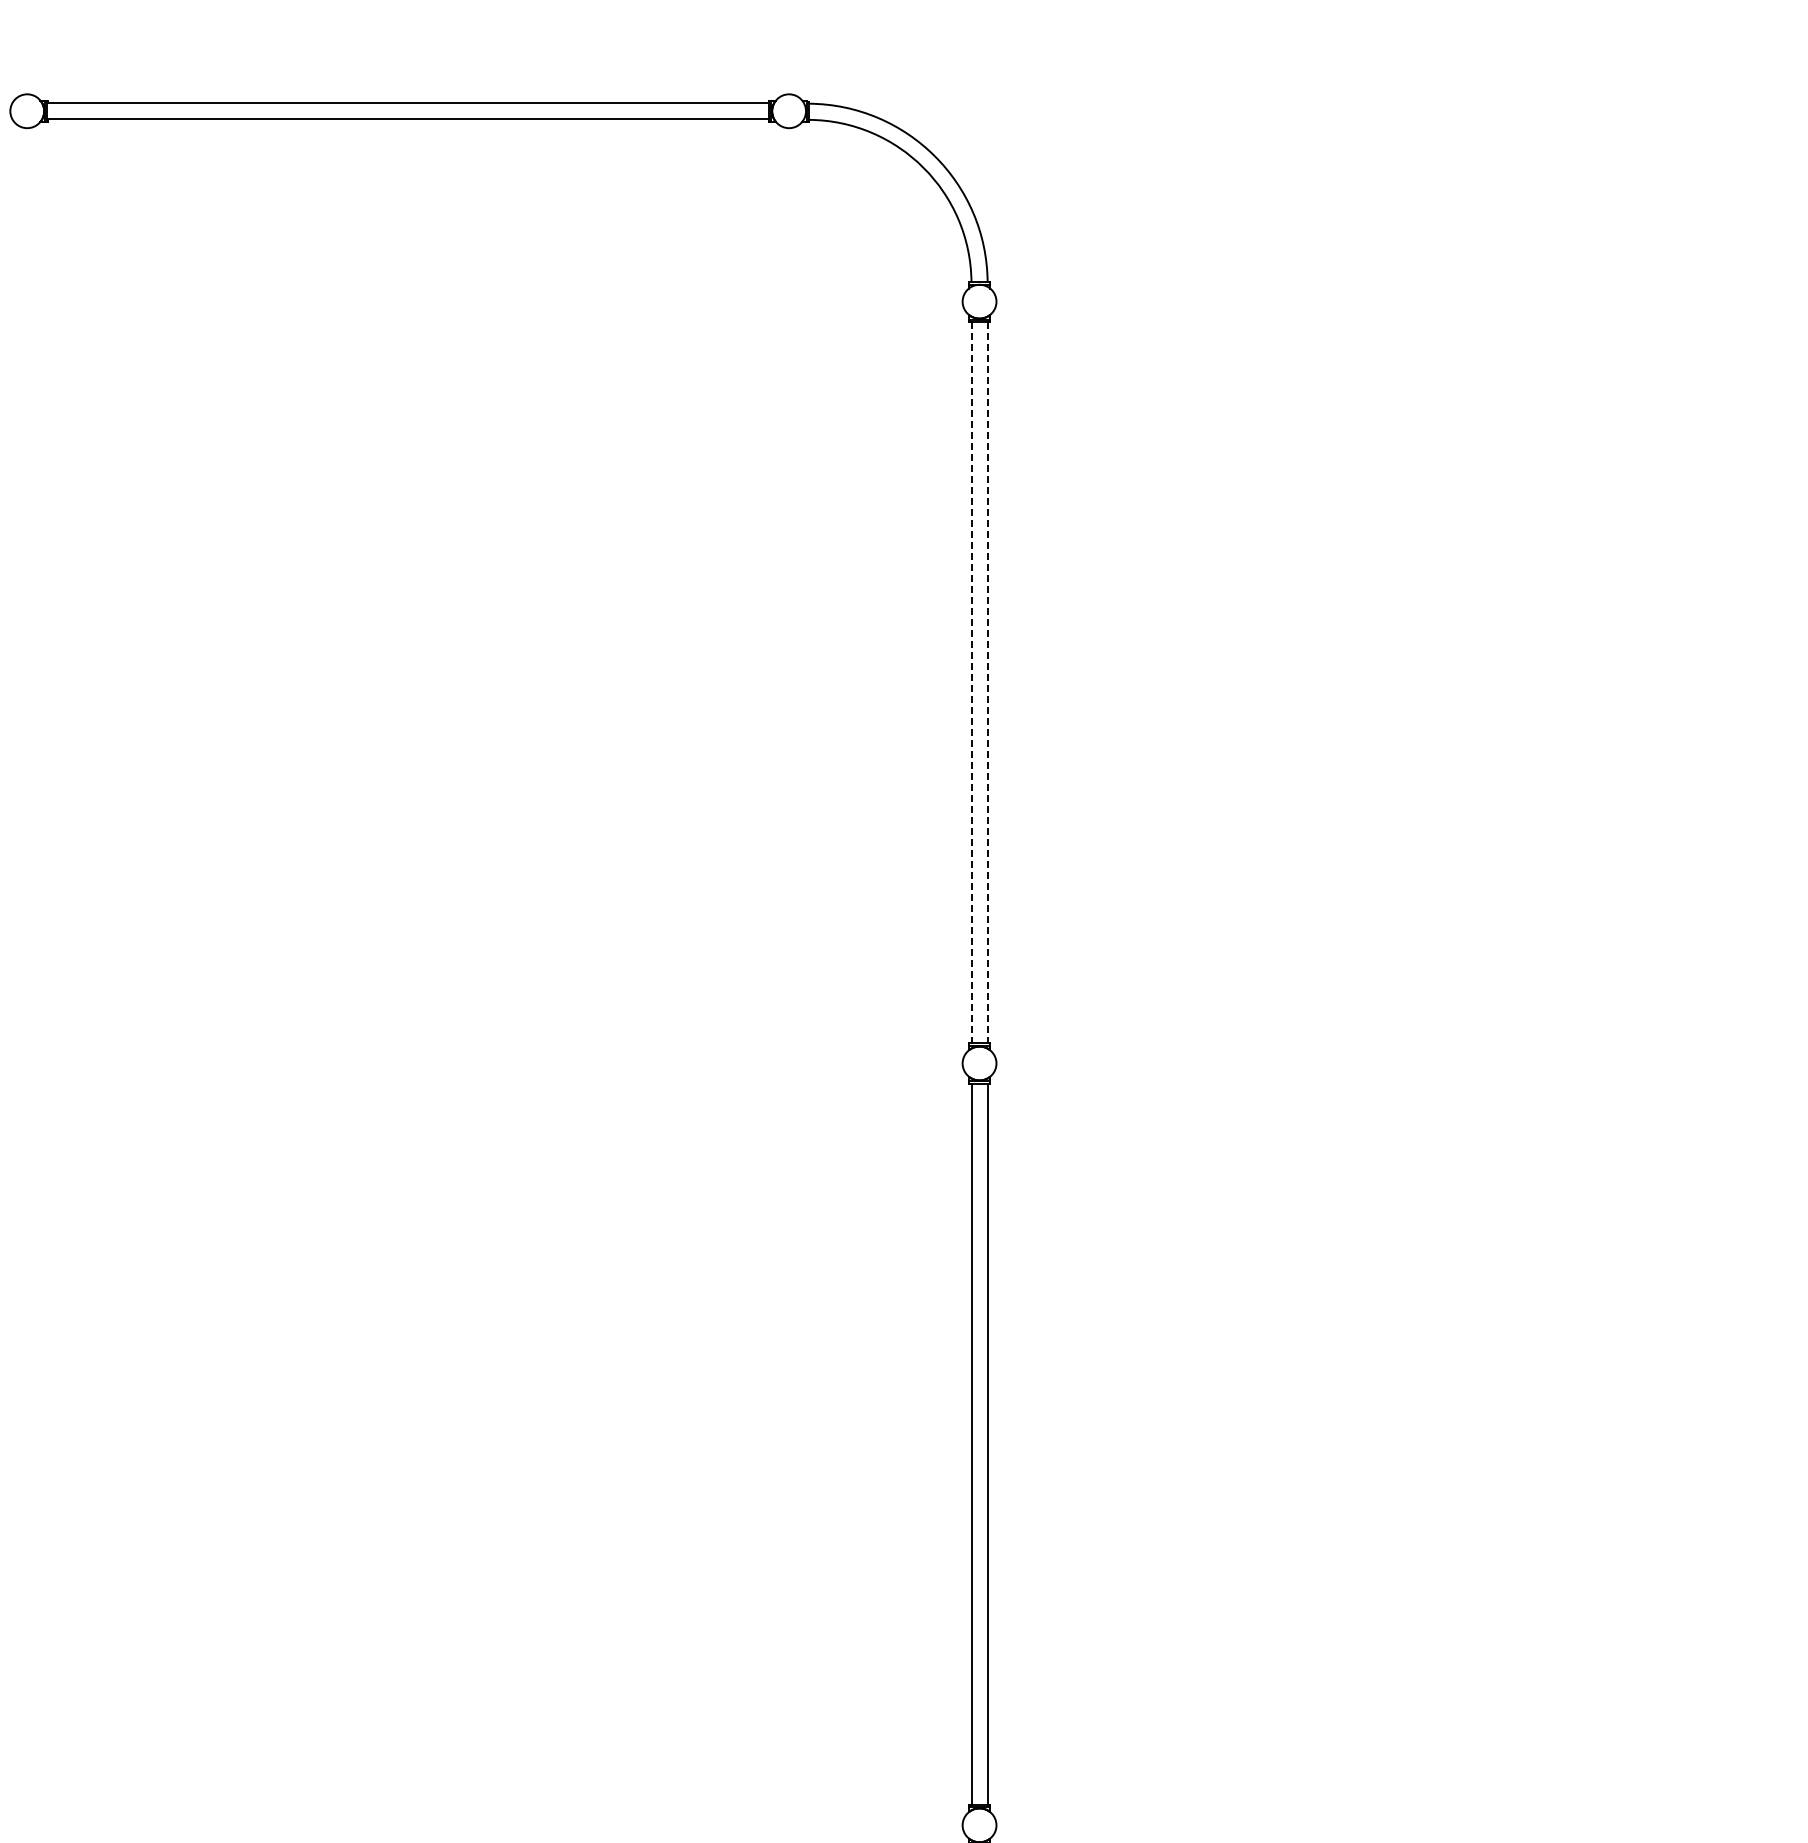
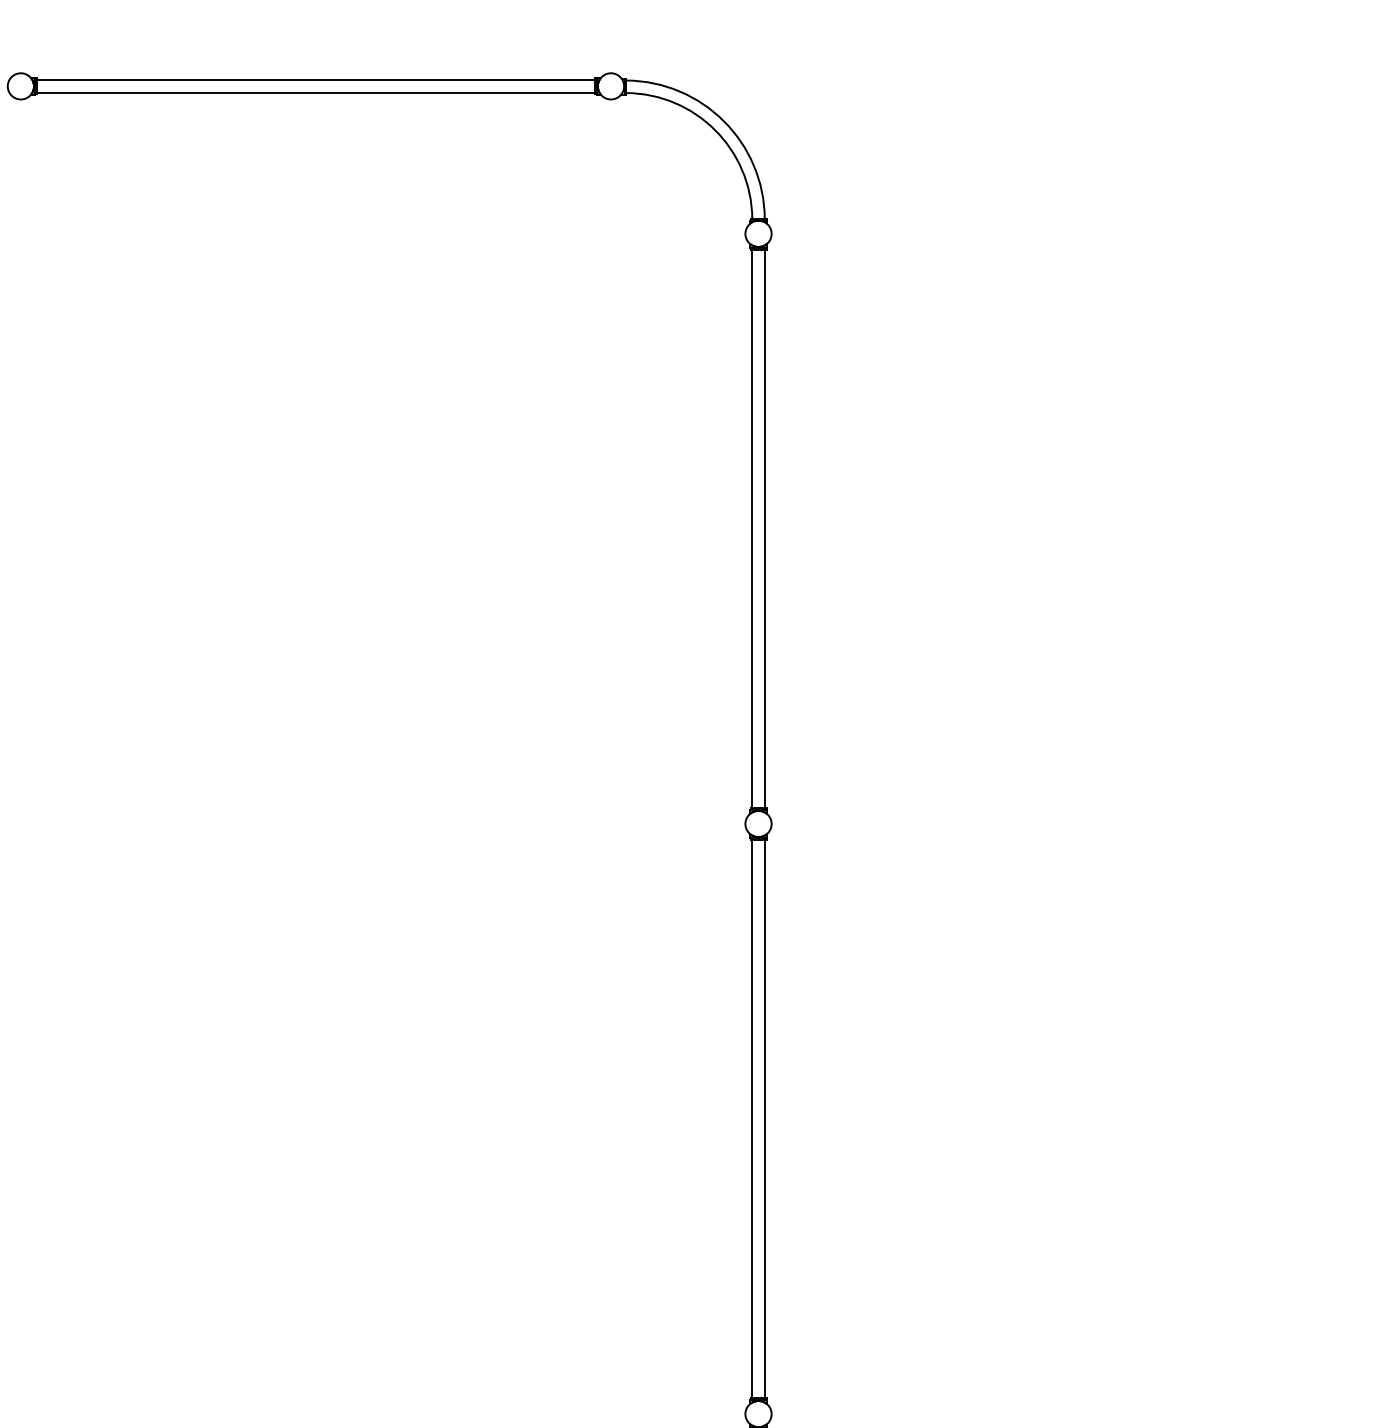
line: (971, 682) -> (752, 528), dashed -> solid
line: (987, 682) -> (764, 528), dashed -> solid

